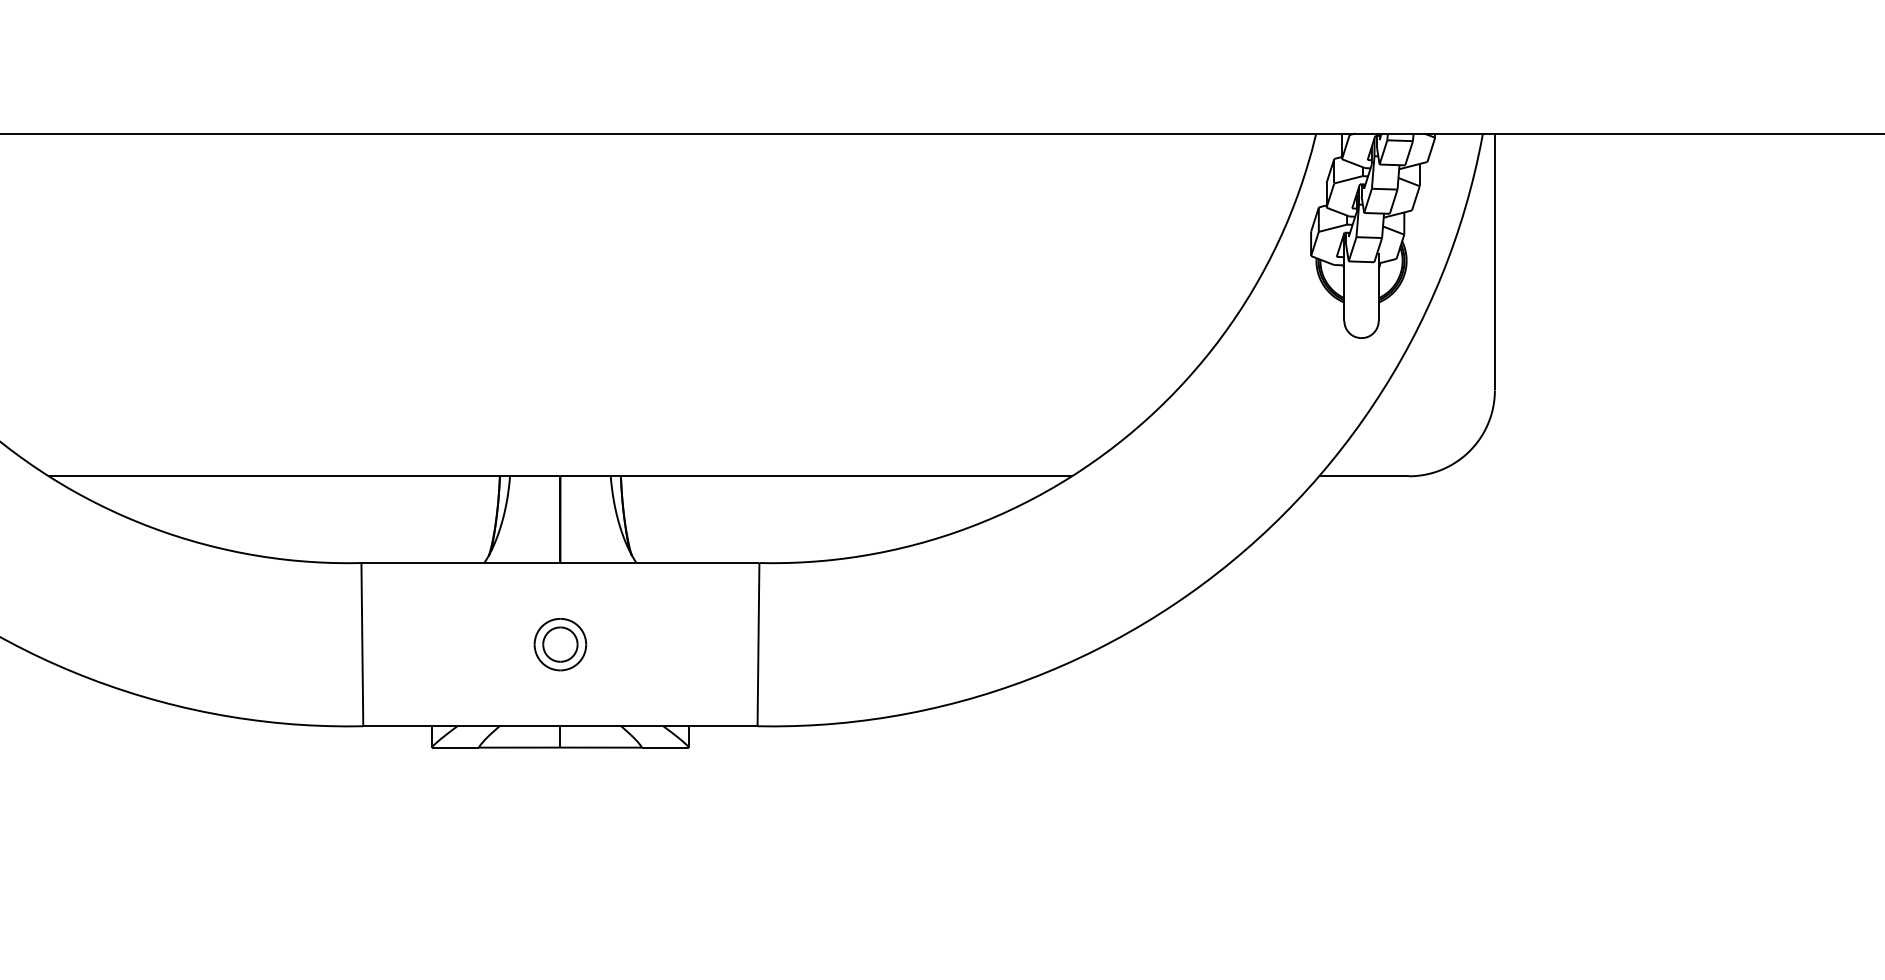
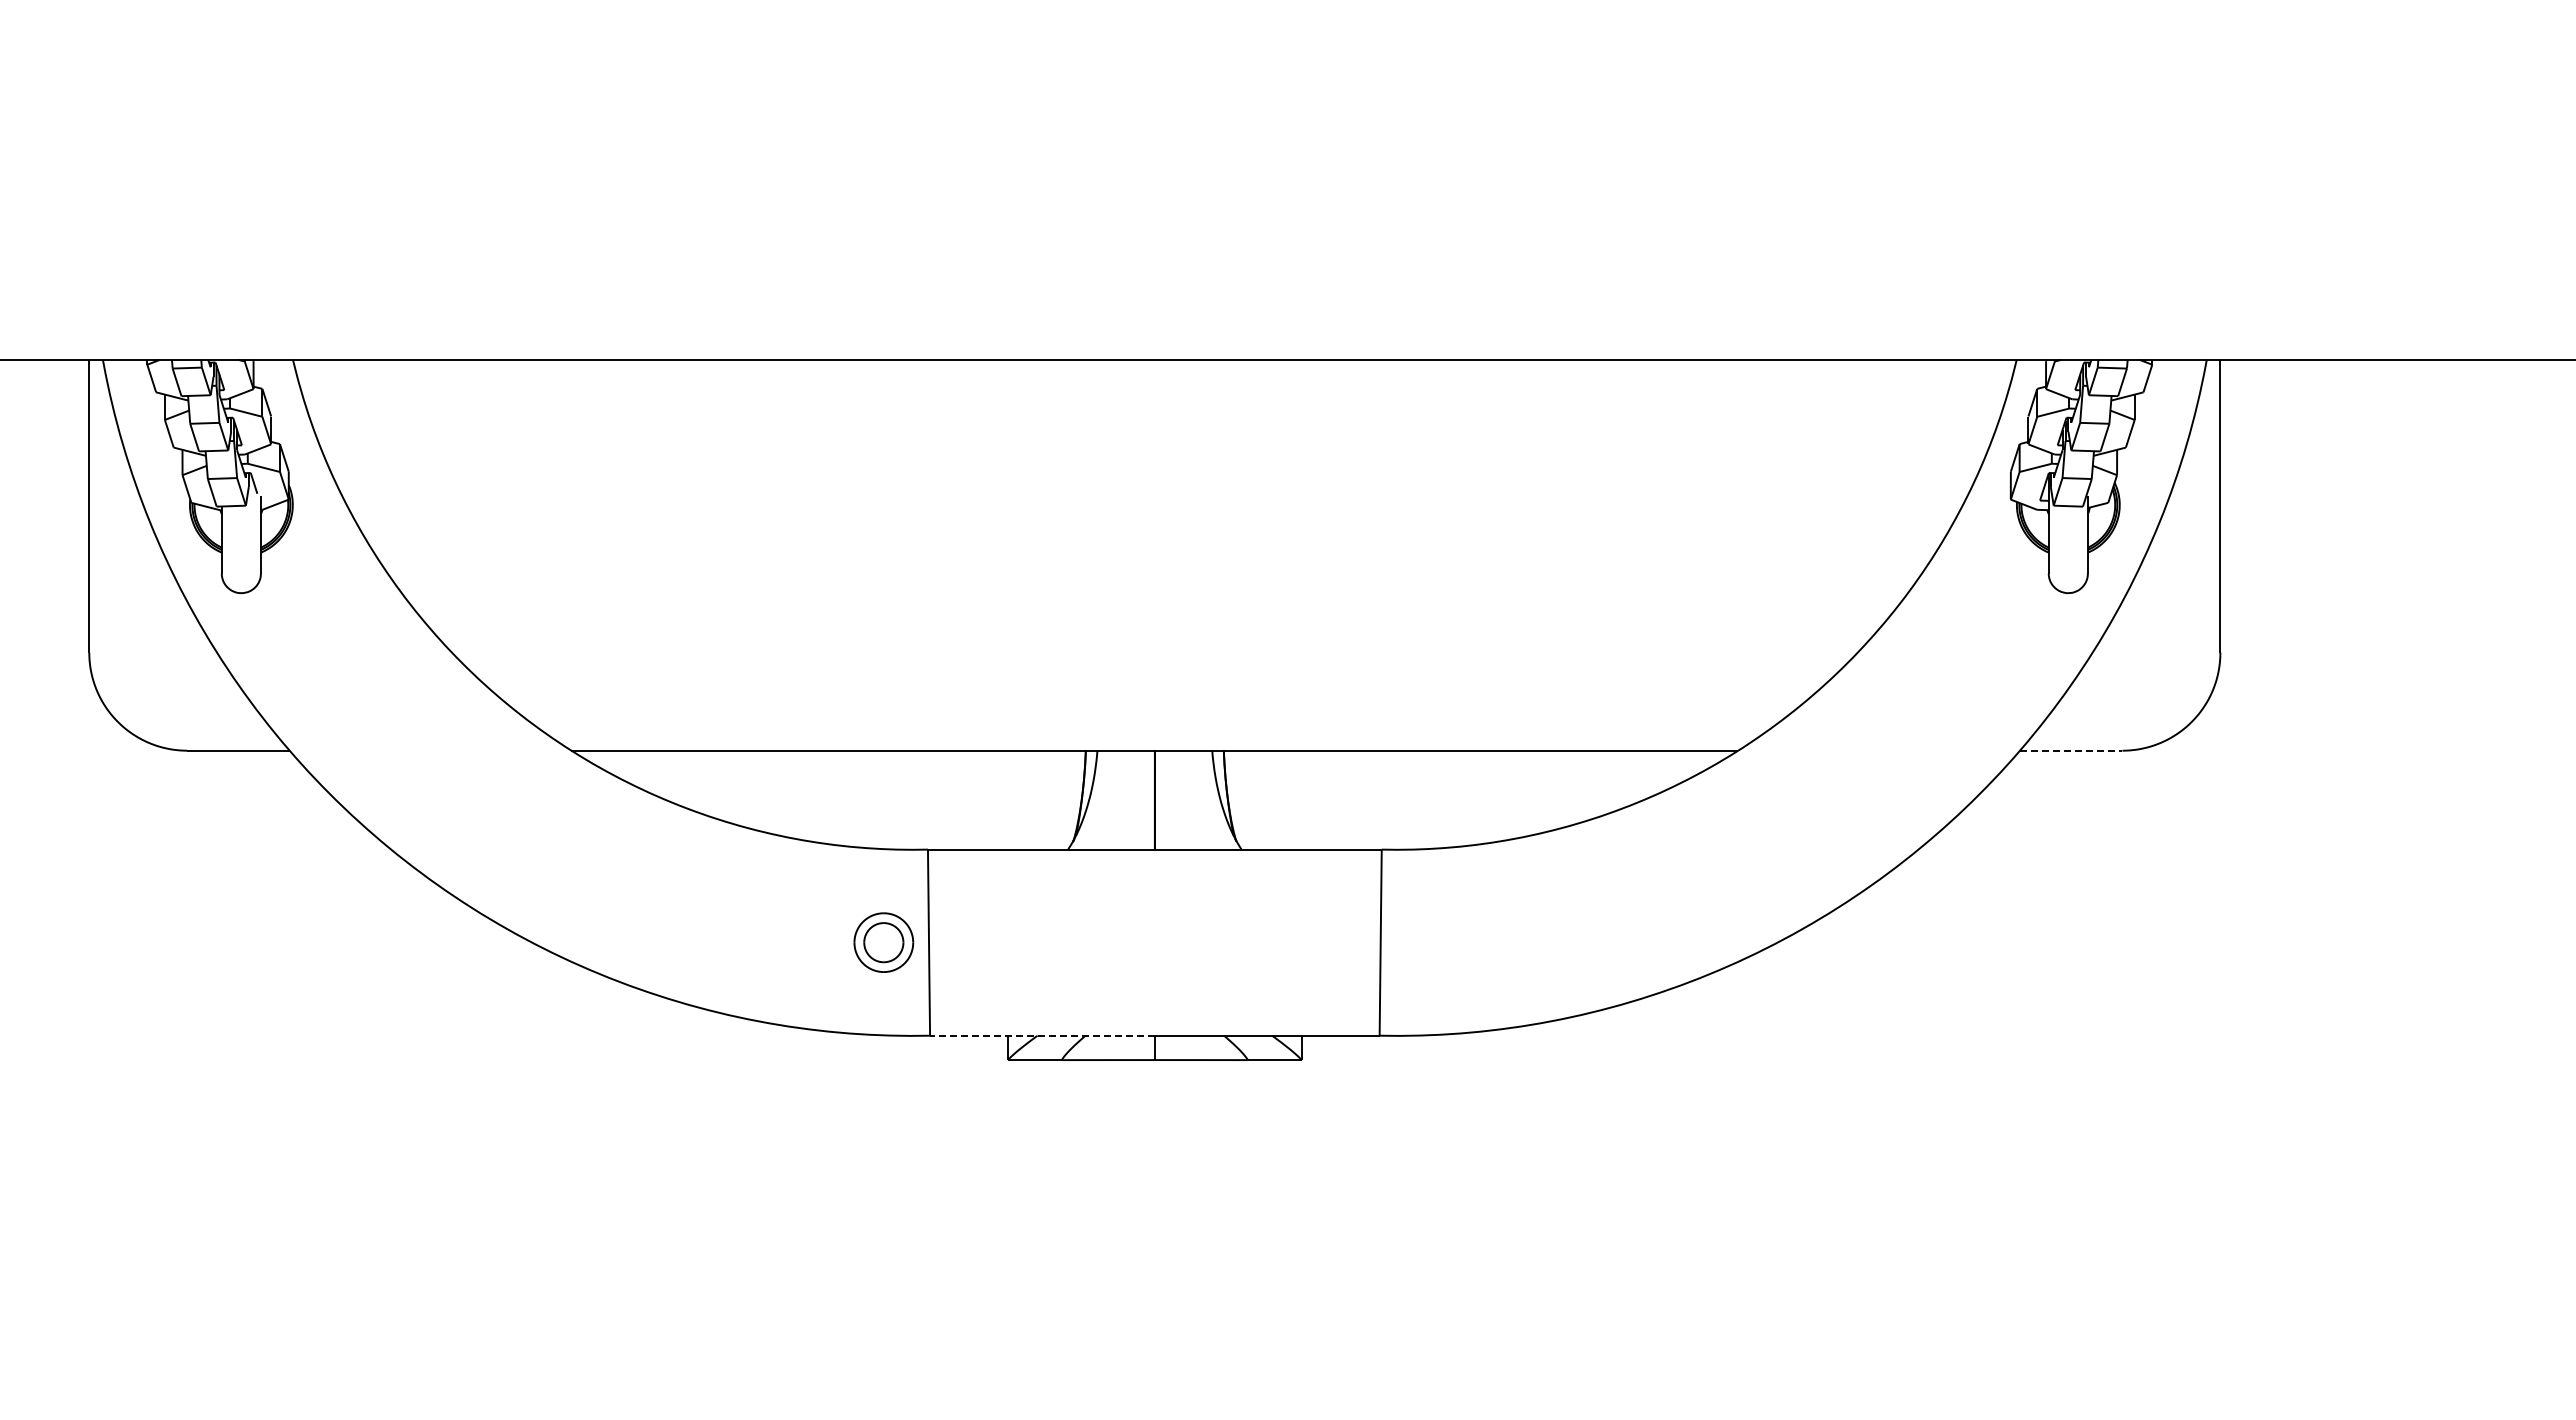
line: (1364, 476) -> (2071, 750), solid -> dashed
part: (560, 644) -> (883, 942), moved
line: (461, 726) -> (1041, 1035), solid -> dashed

